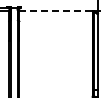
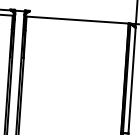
line: (55, 11) -> (76, 20), dashed -> solid

